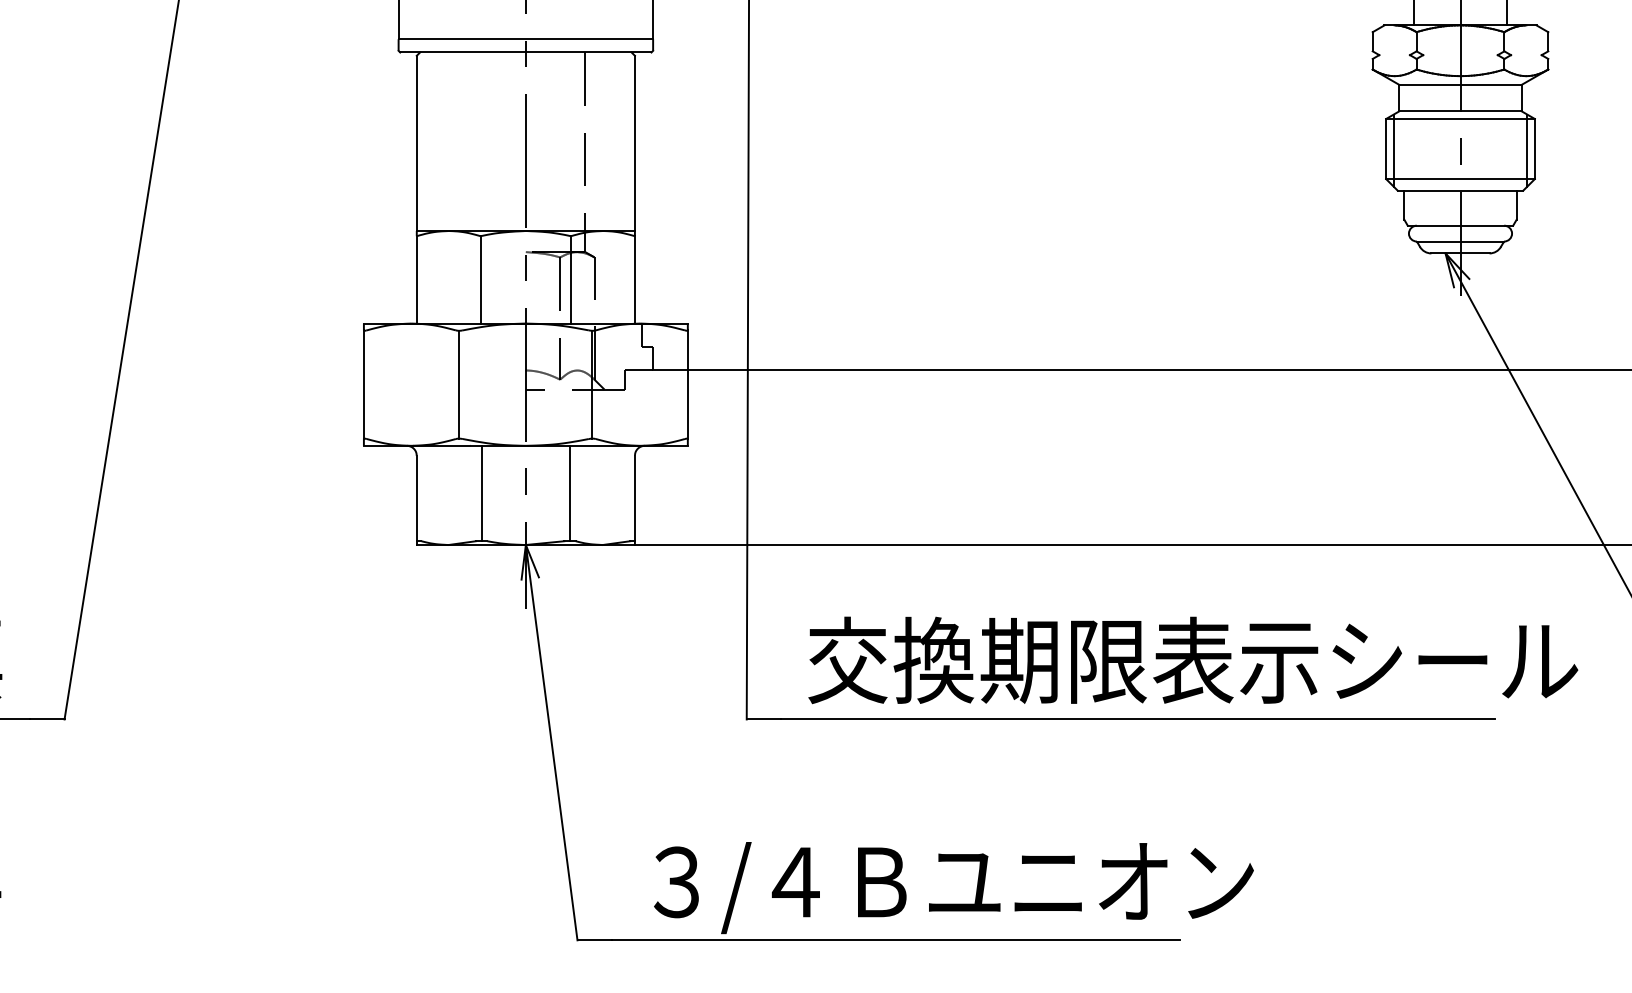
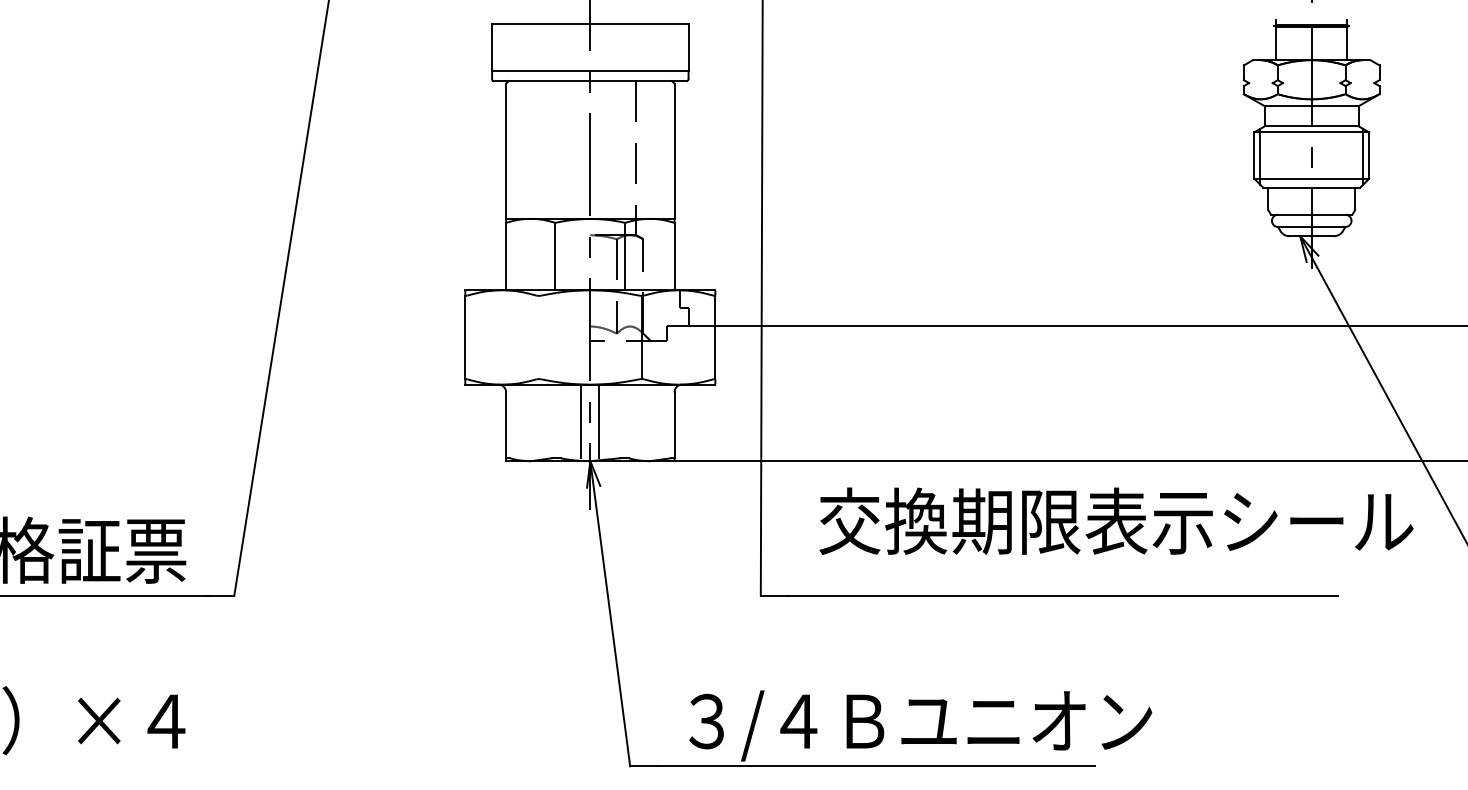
line: (460, 384) -> (539, 337), removed
line: (482, 493) -> (581, 421), moved
line: (570, 493) -> (599, 421), moved
text: (1193, 659) -> (1116, 520), moved

